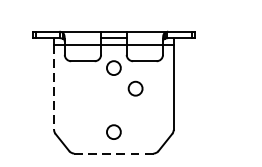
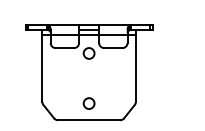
line: (54, 87) -> (42, 68), dashed -> solid
circle: (134, 88) -> (105, 69), removed
line: (114, 153) -> (89, 120), dashed -> solid

